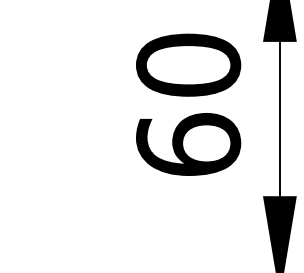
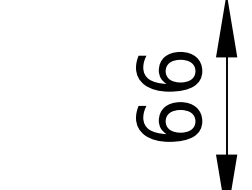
text: (189, 64) -> (169, 71), 60 -> 66

